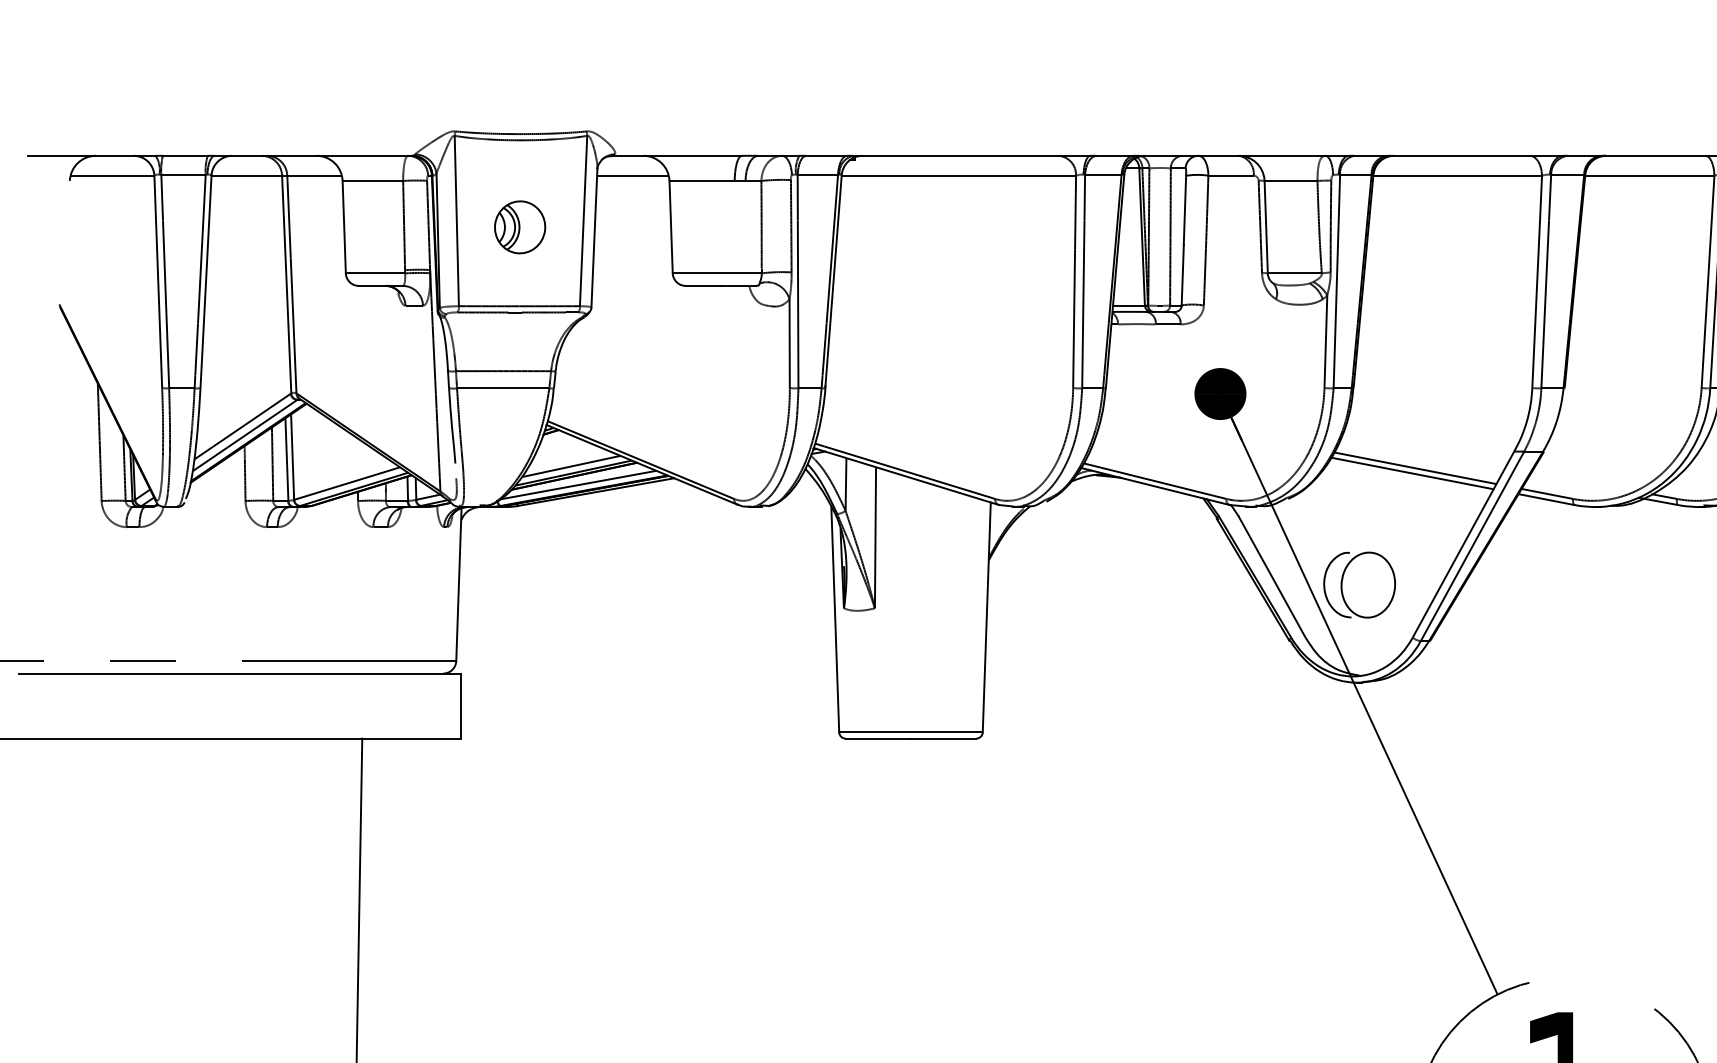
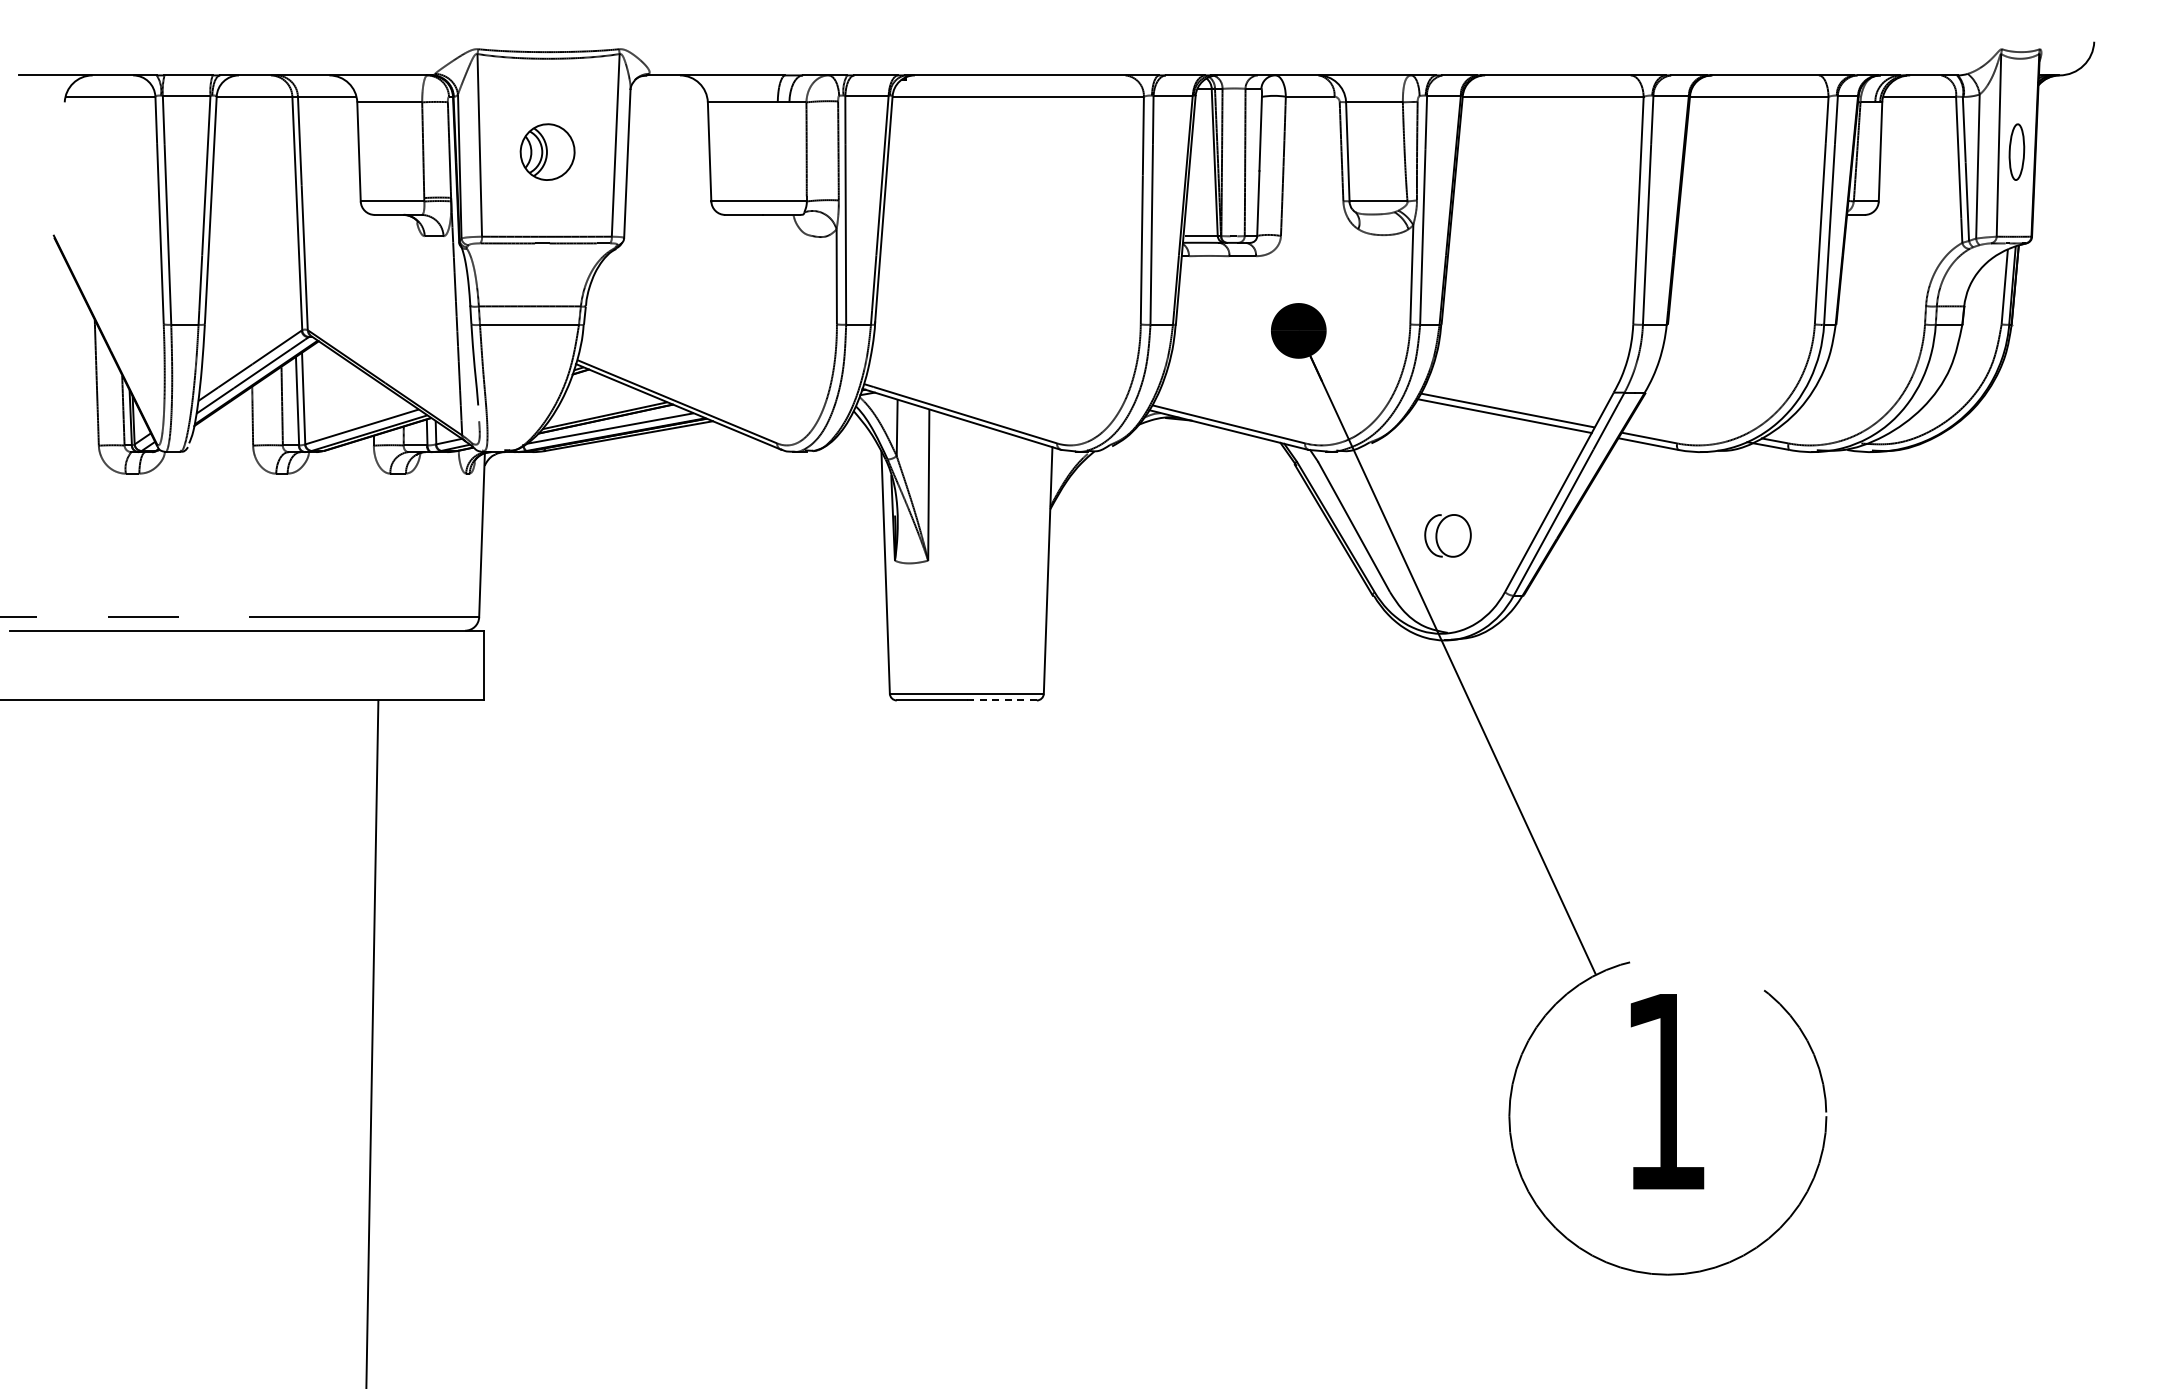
line: (632, 175) -> (668, 96), removed
line: (571, 466) -> (602, 408), removed
part: (1359, 584) -> (1447, 535), size x0.6
line: (943, 738) -> (1001, 700), solid -> dashed

